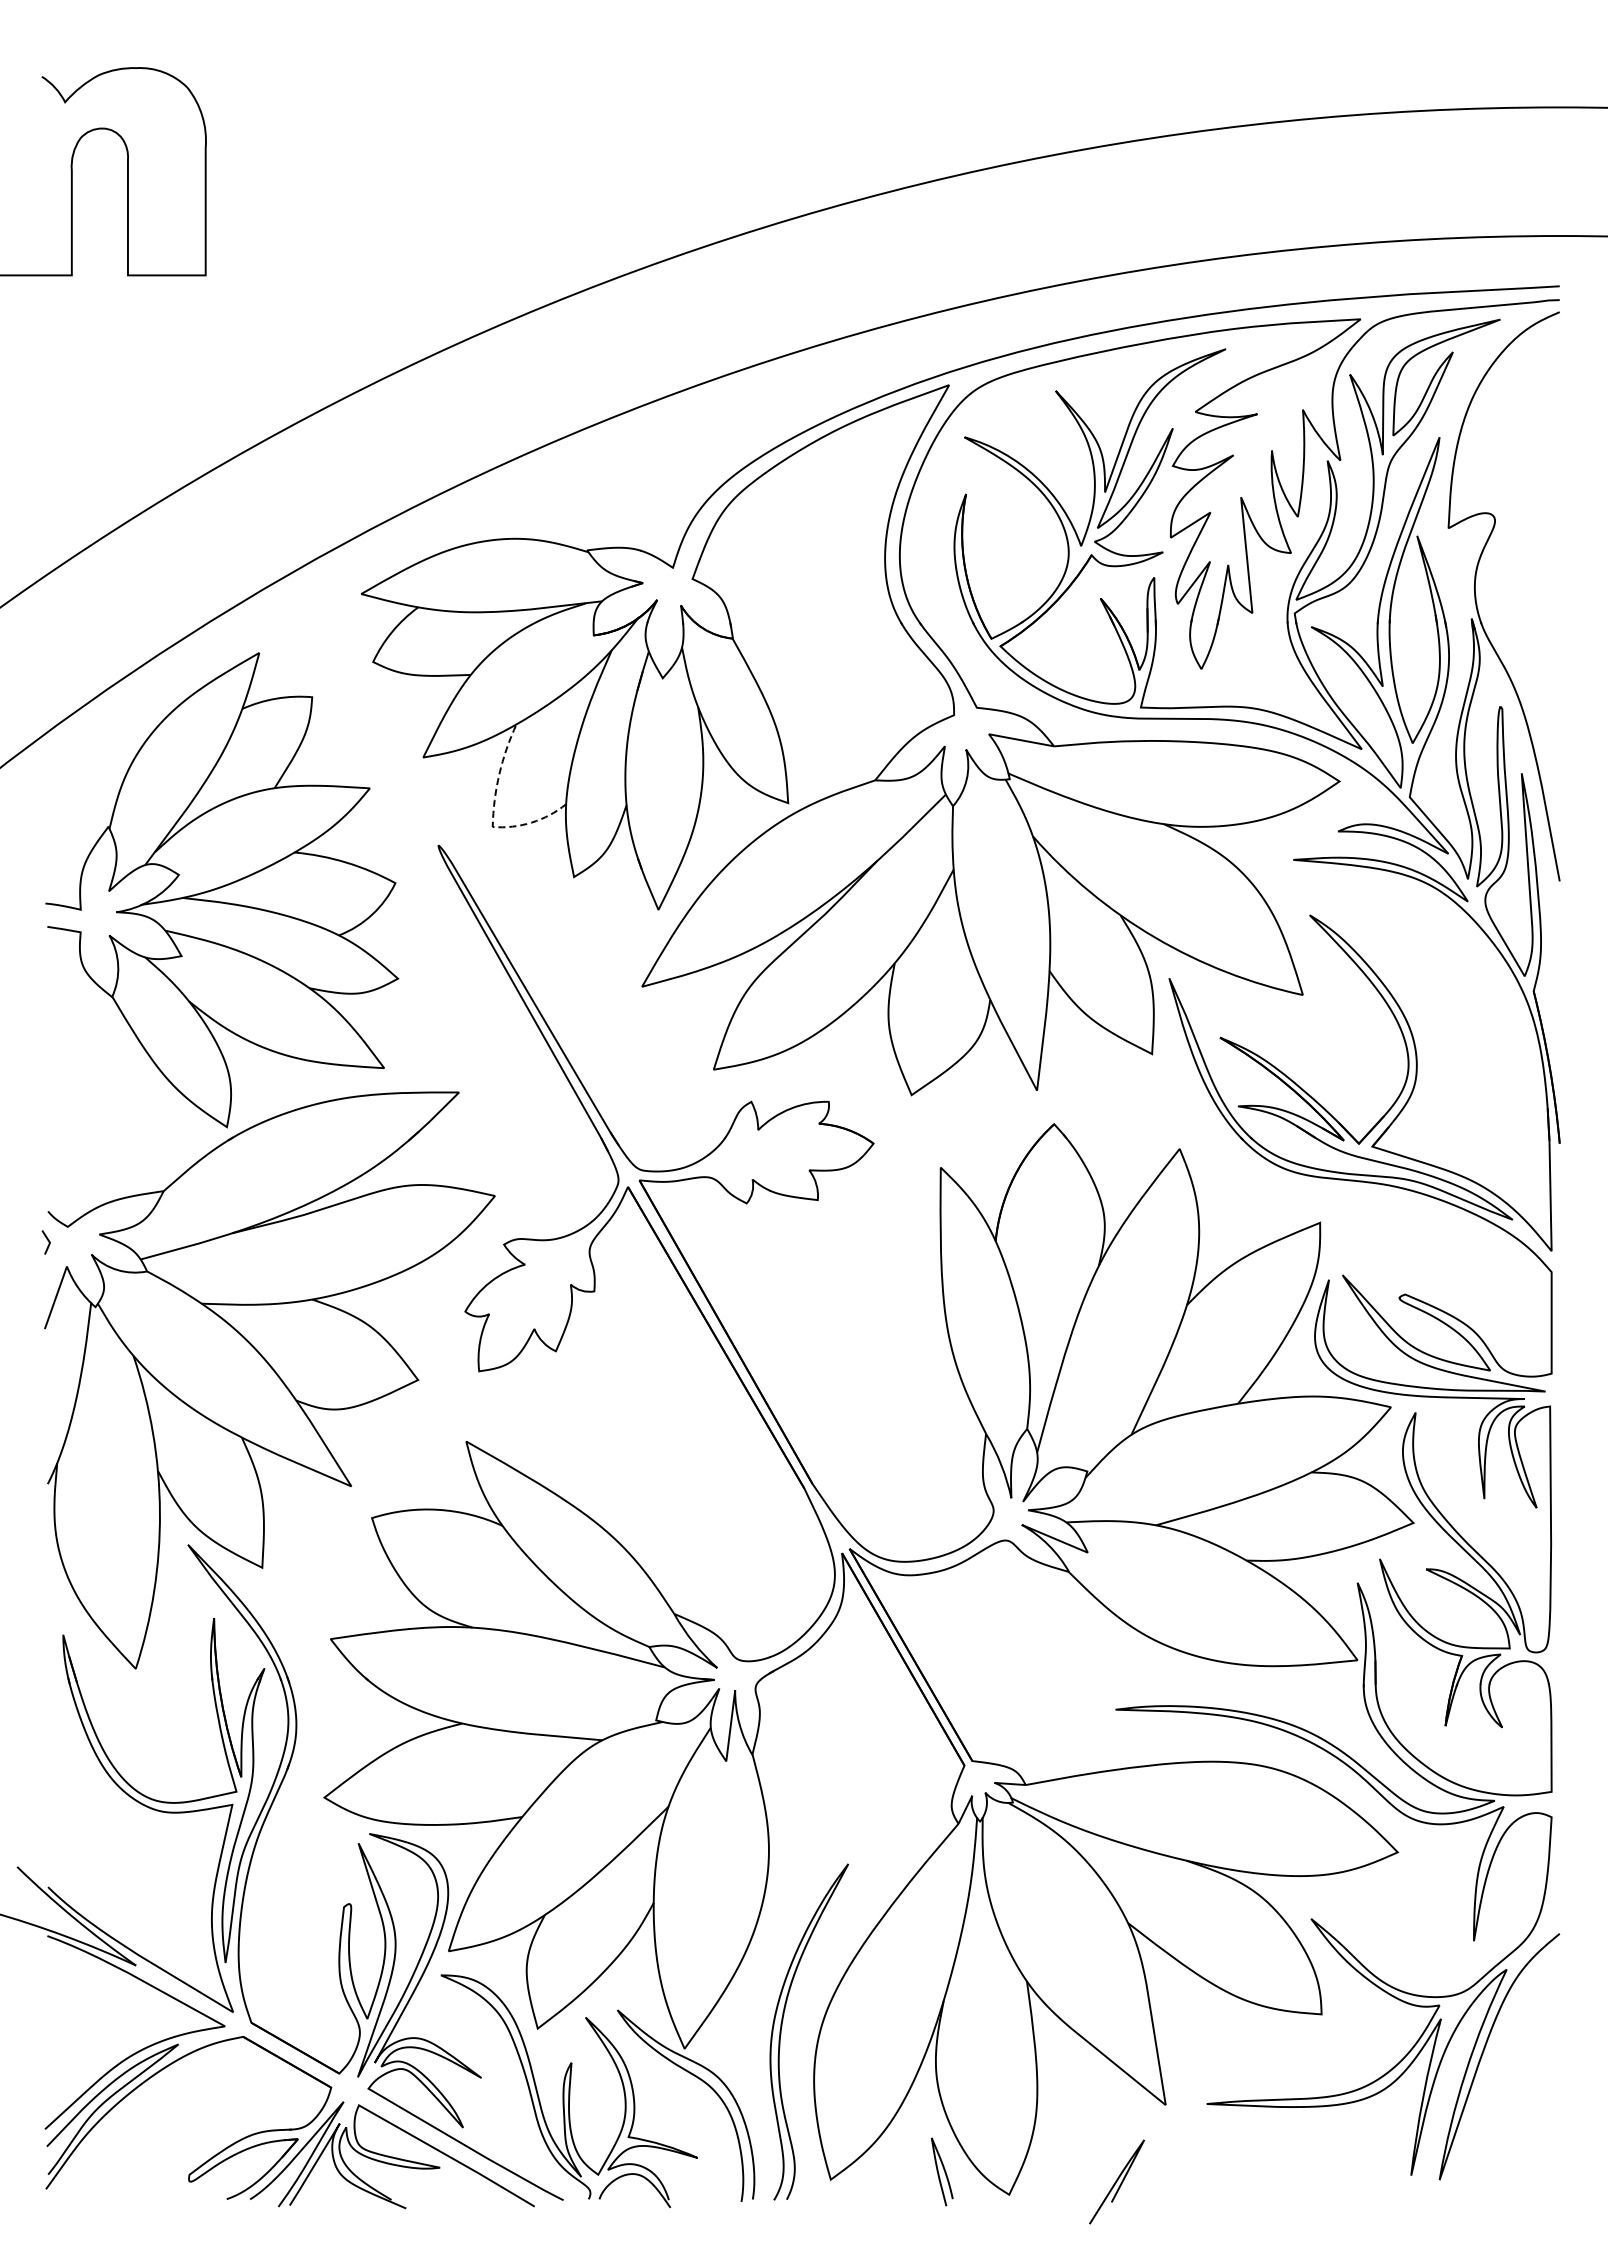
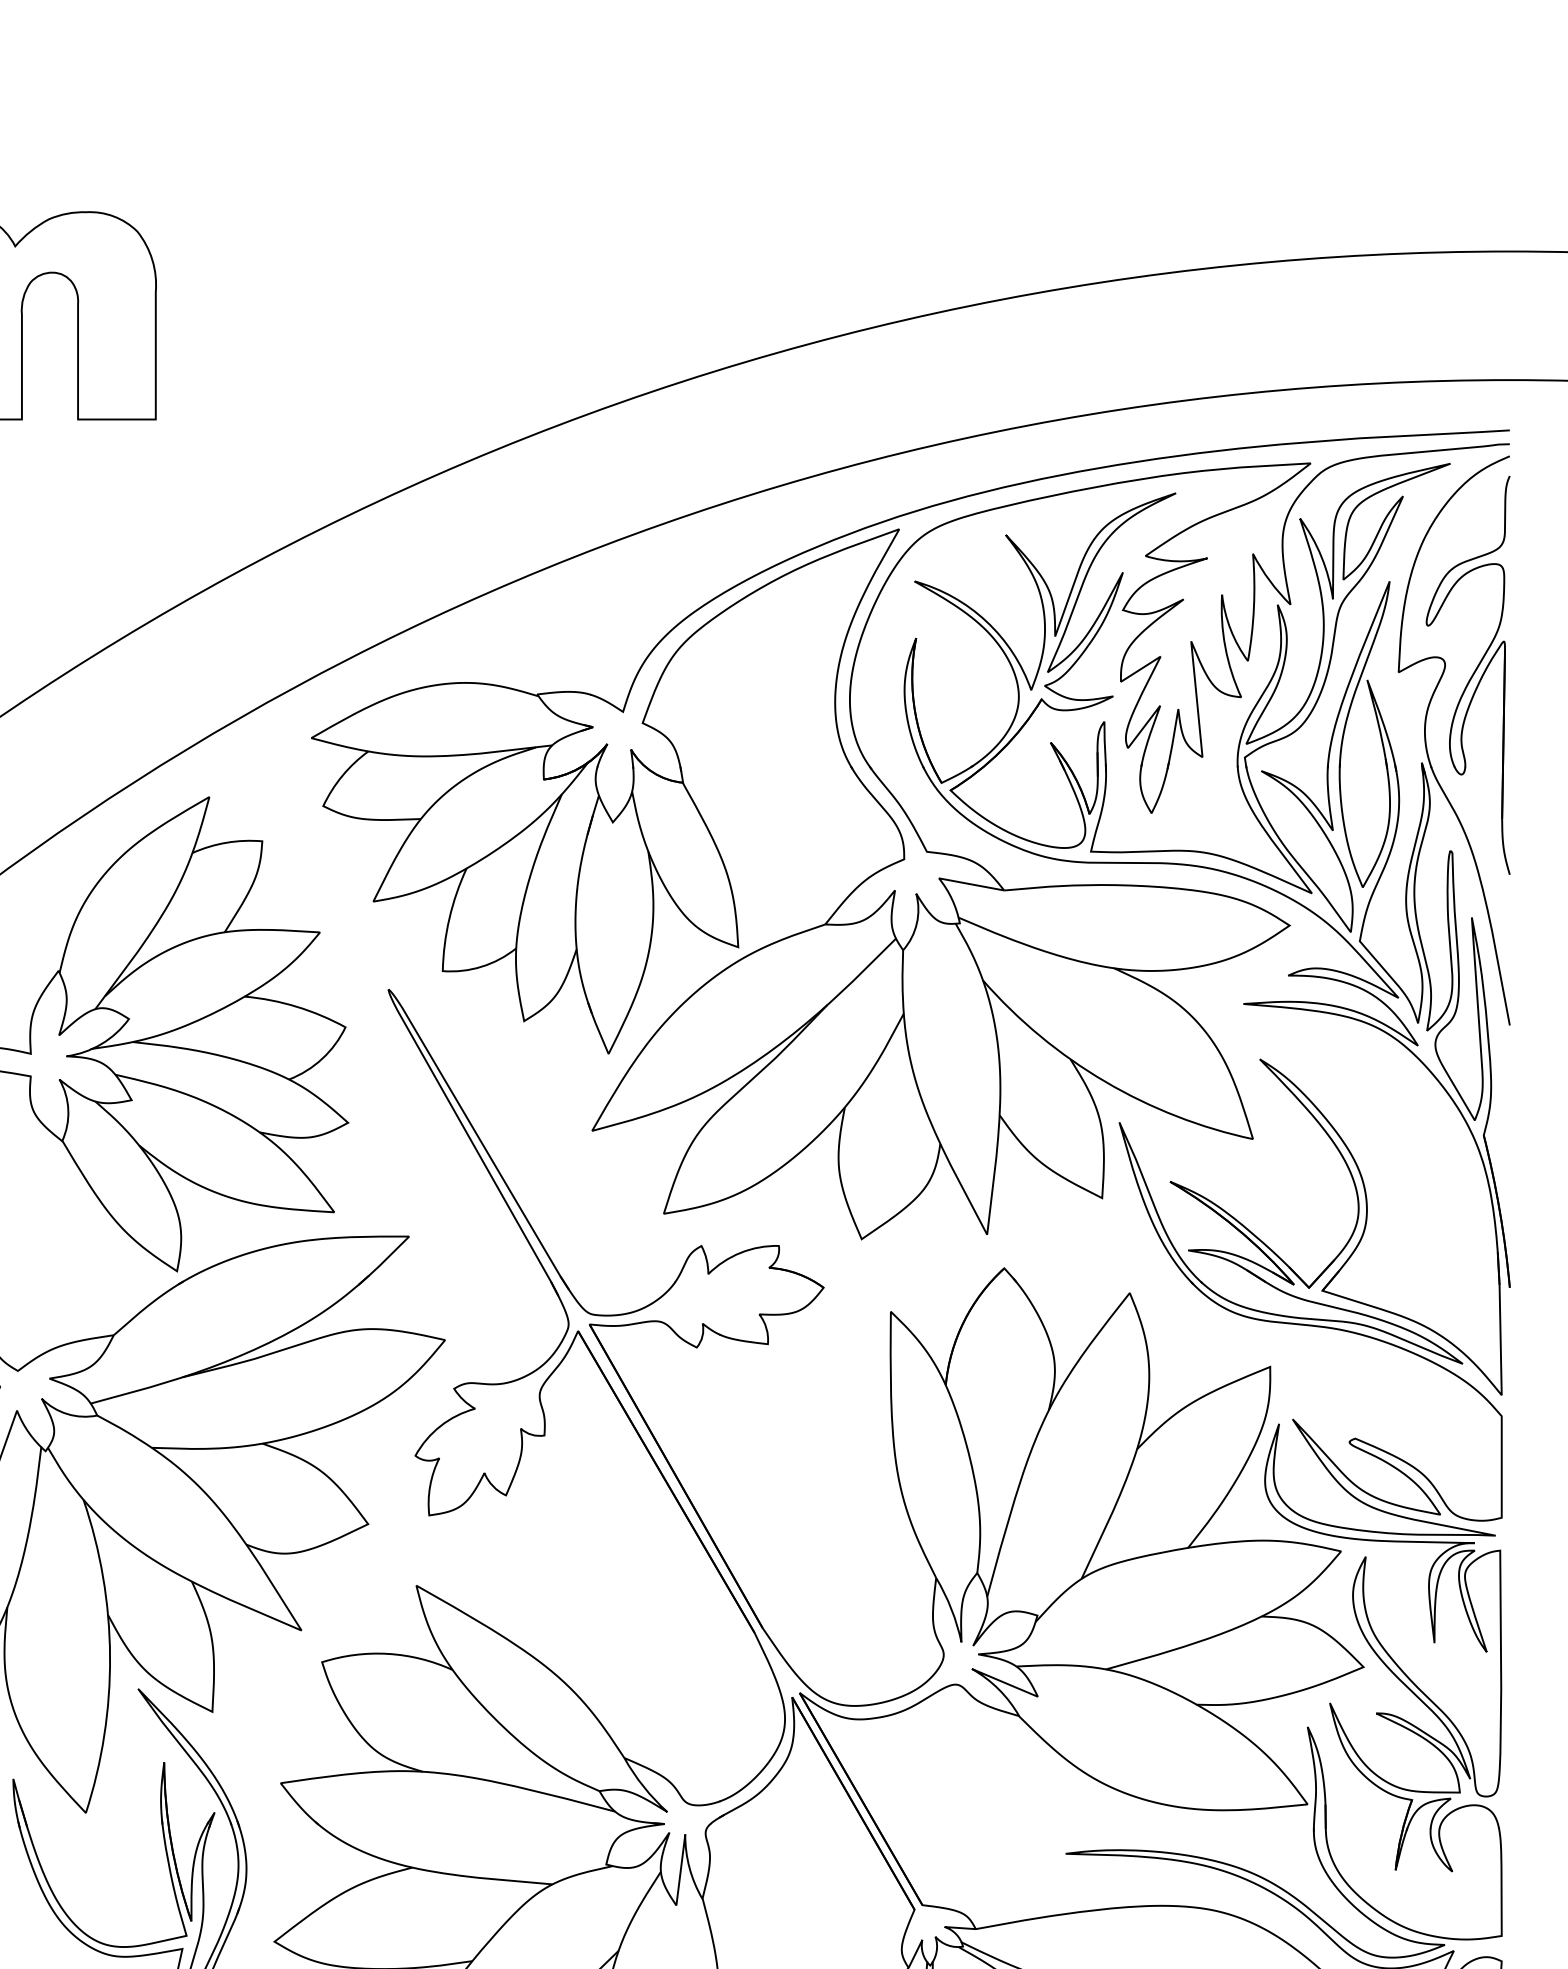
part: (1517, 530) -> (1467, 674), added
line: (493, 812) -> (443, 956), dashed -> solid

